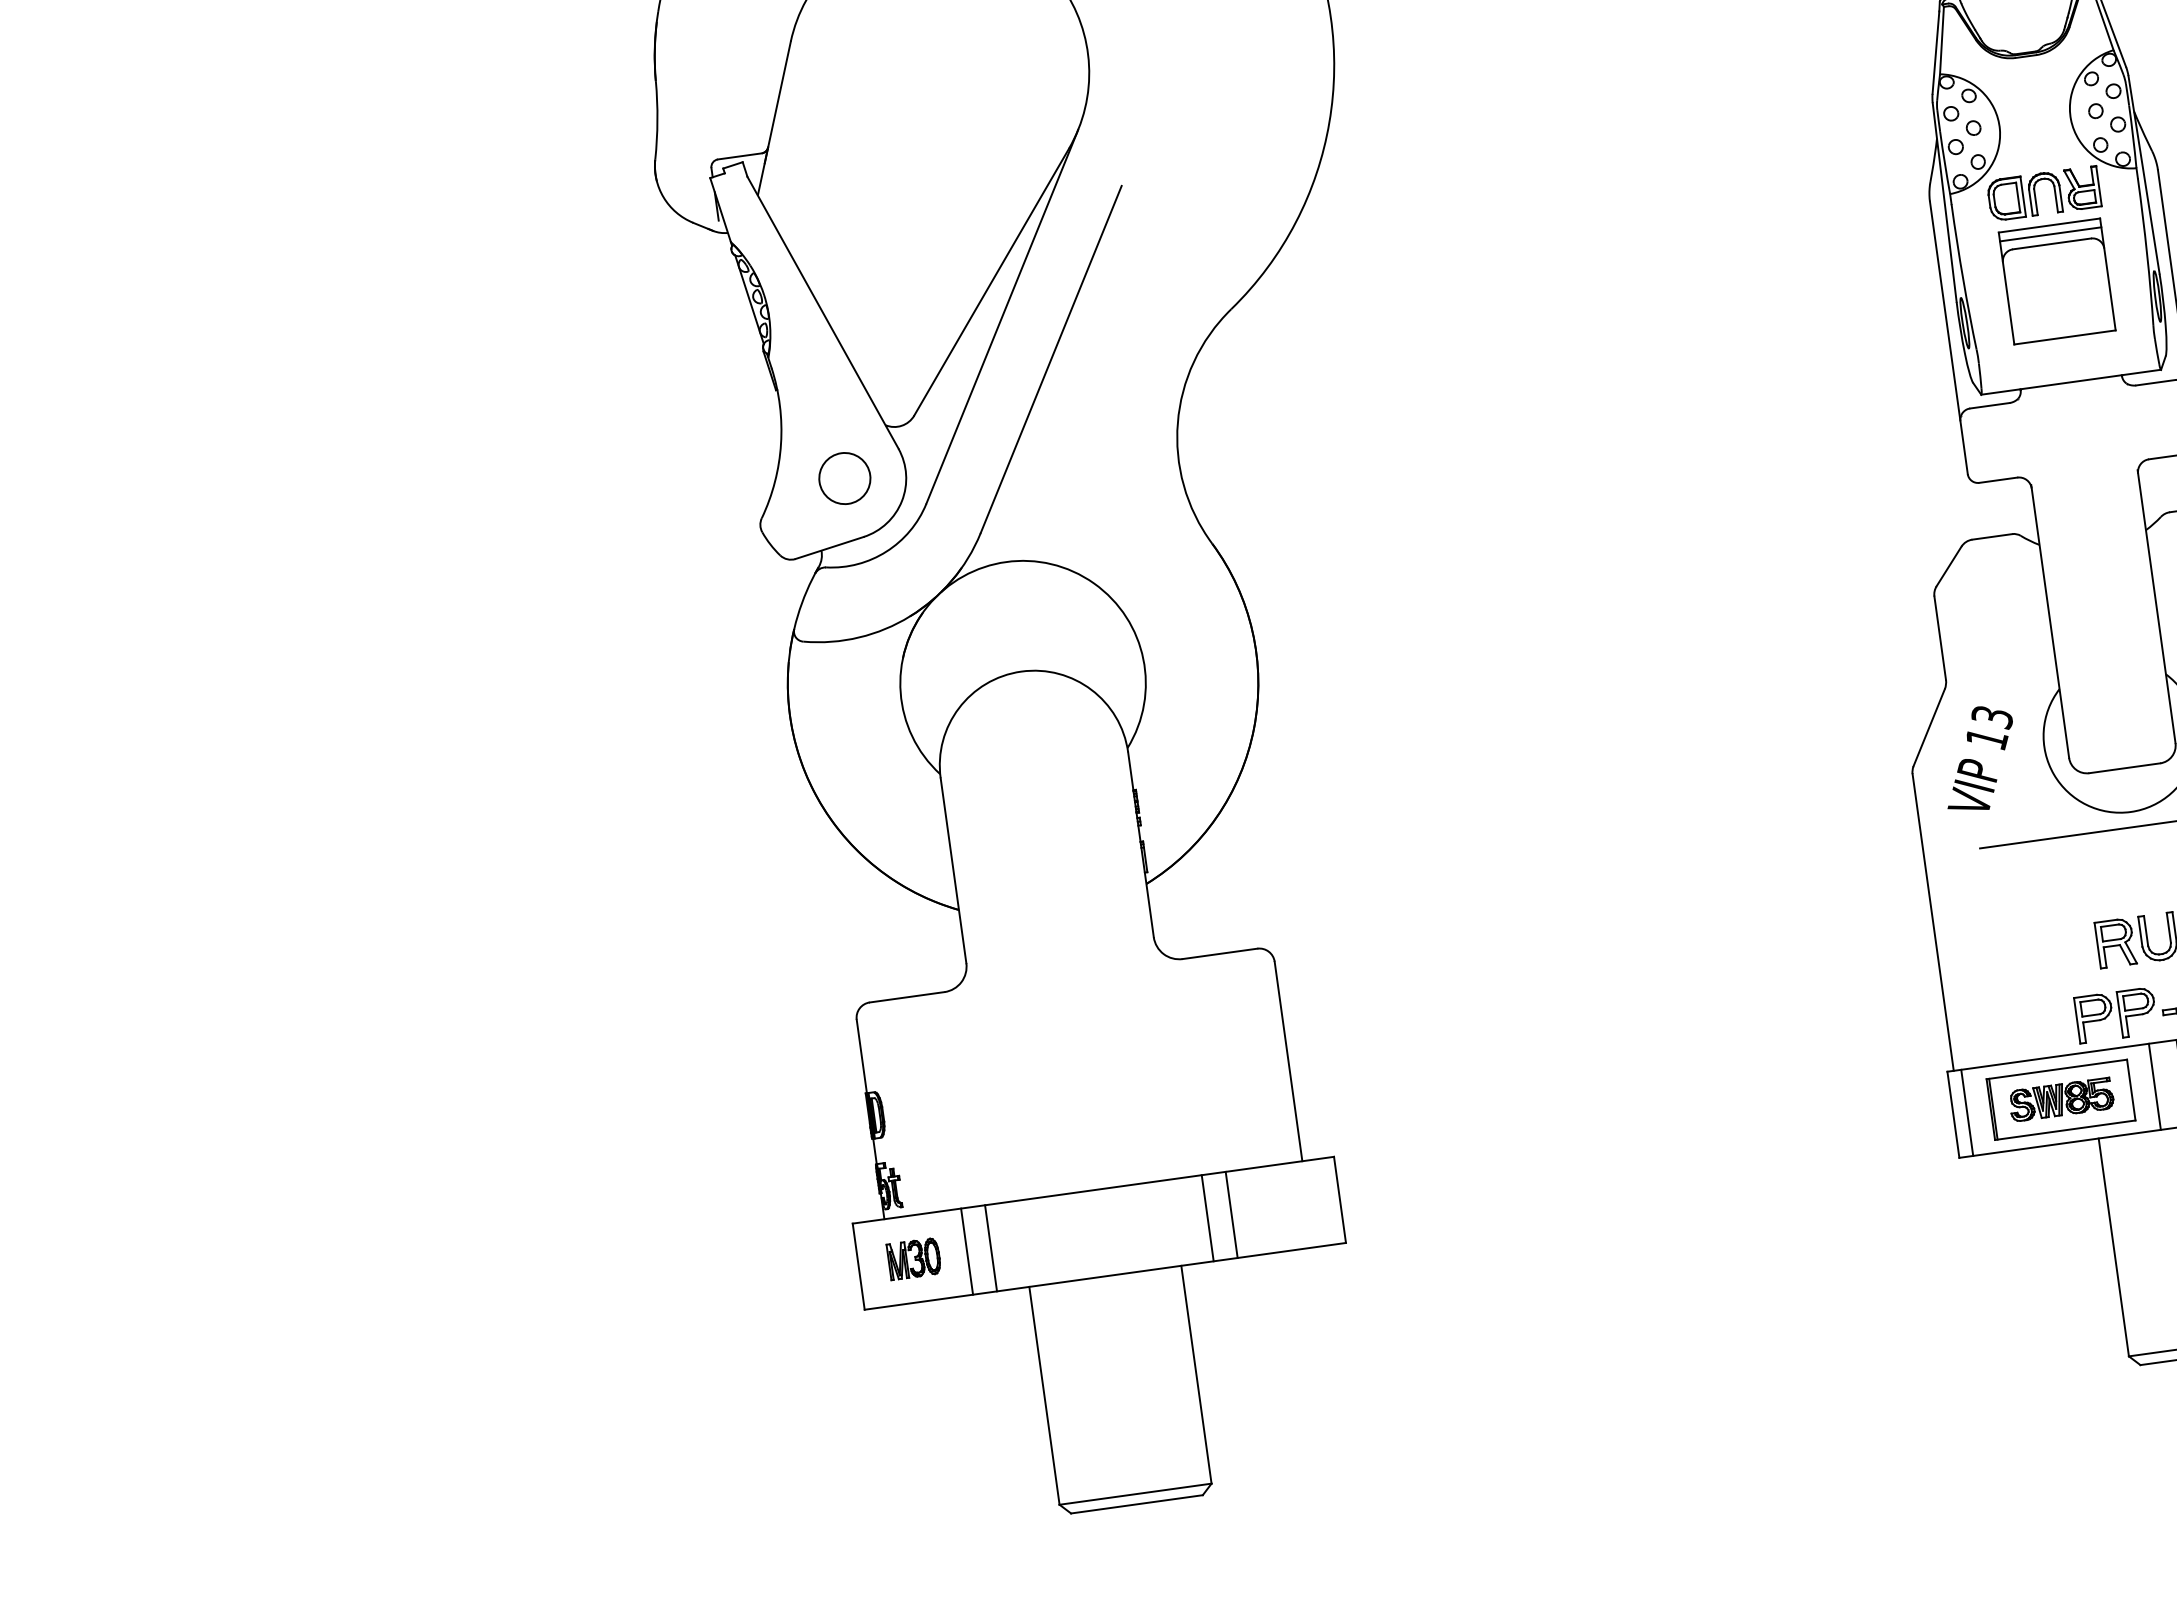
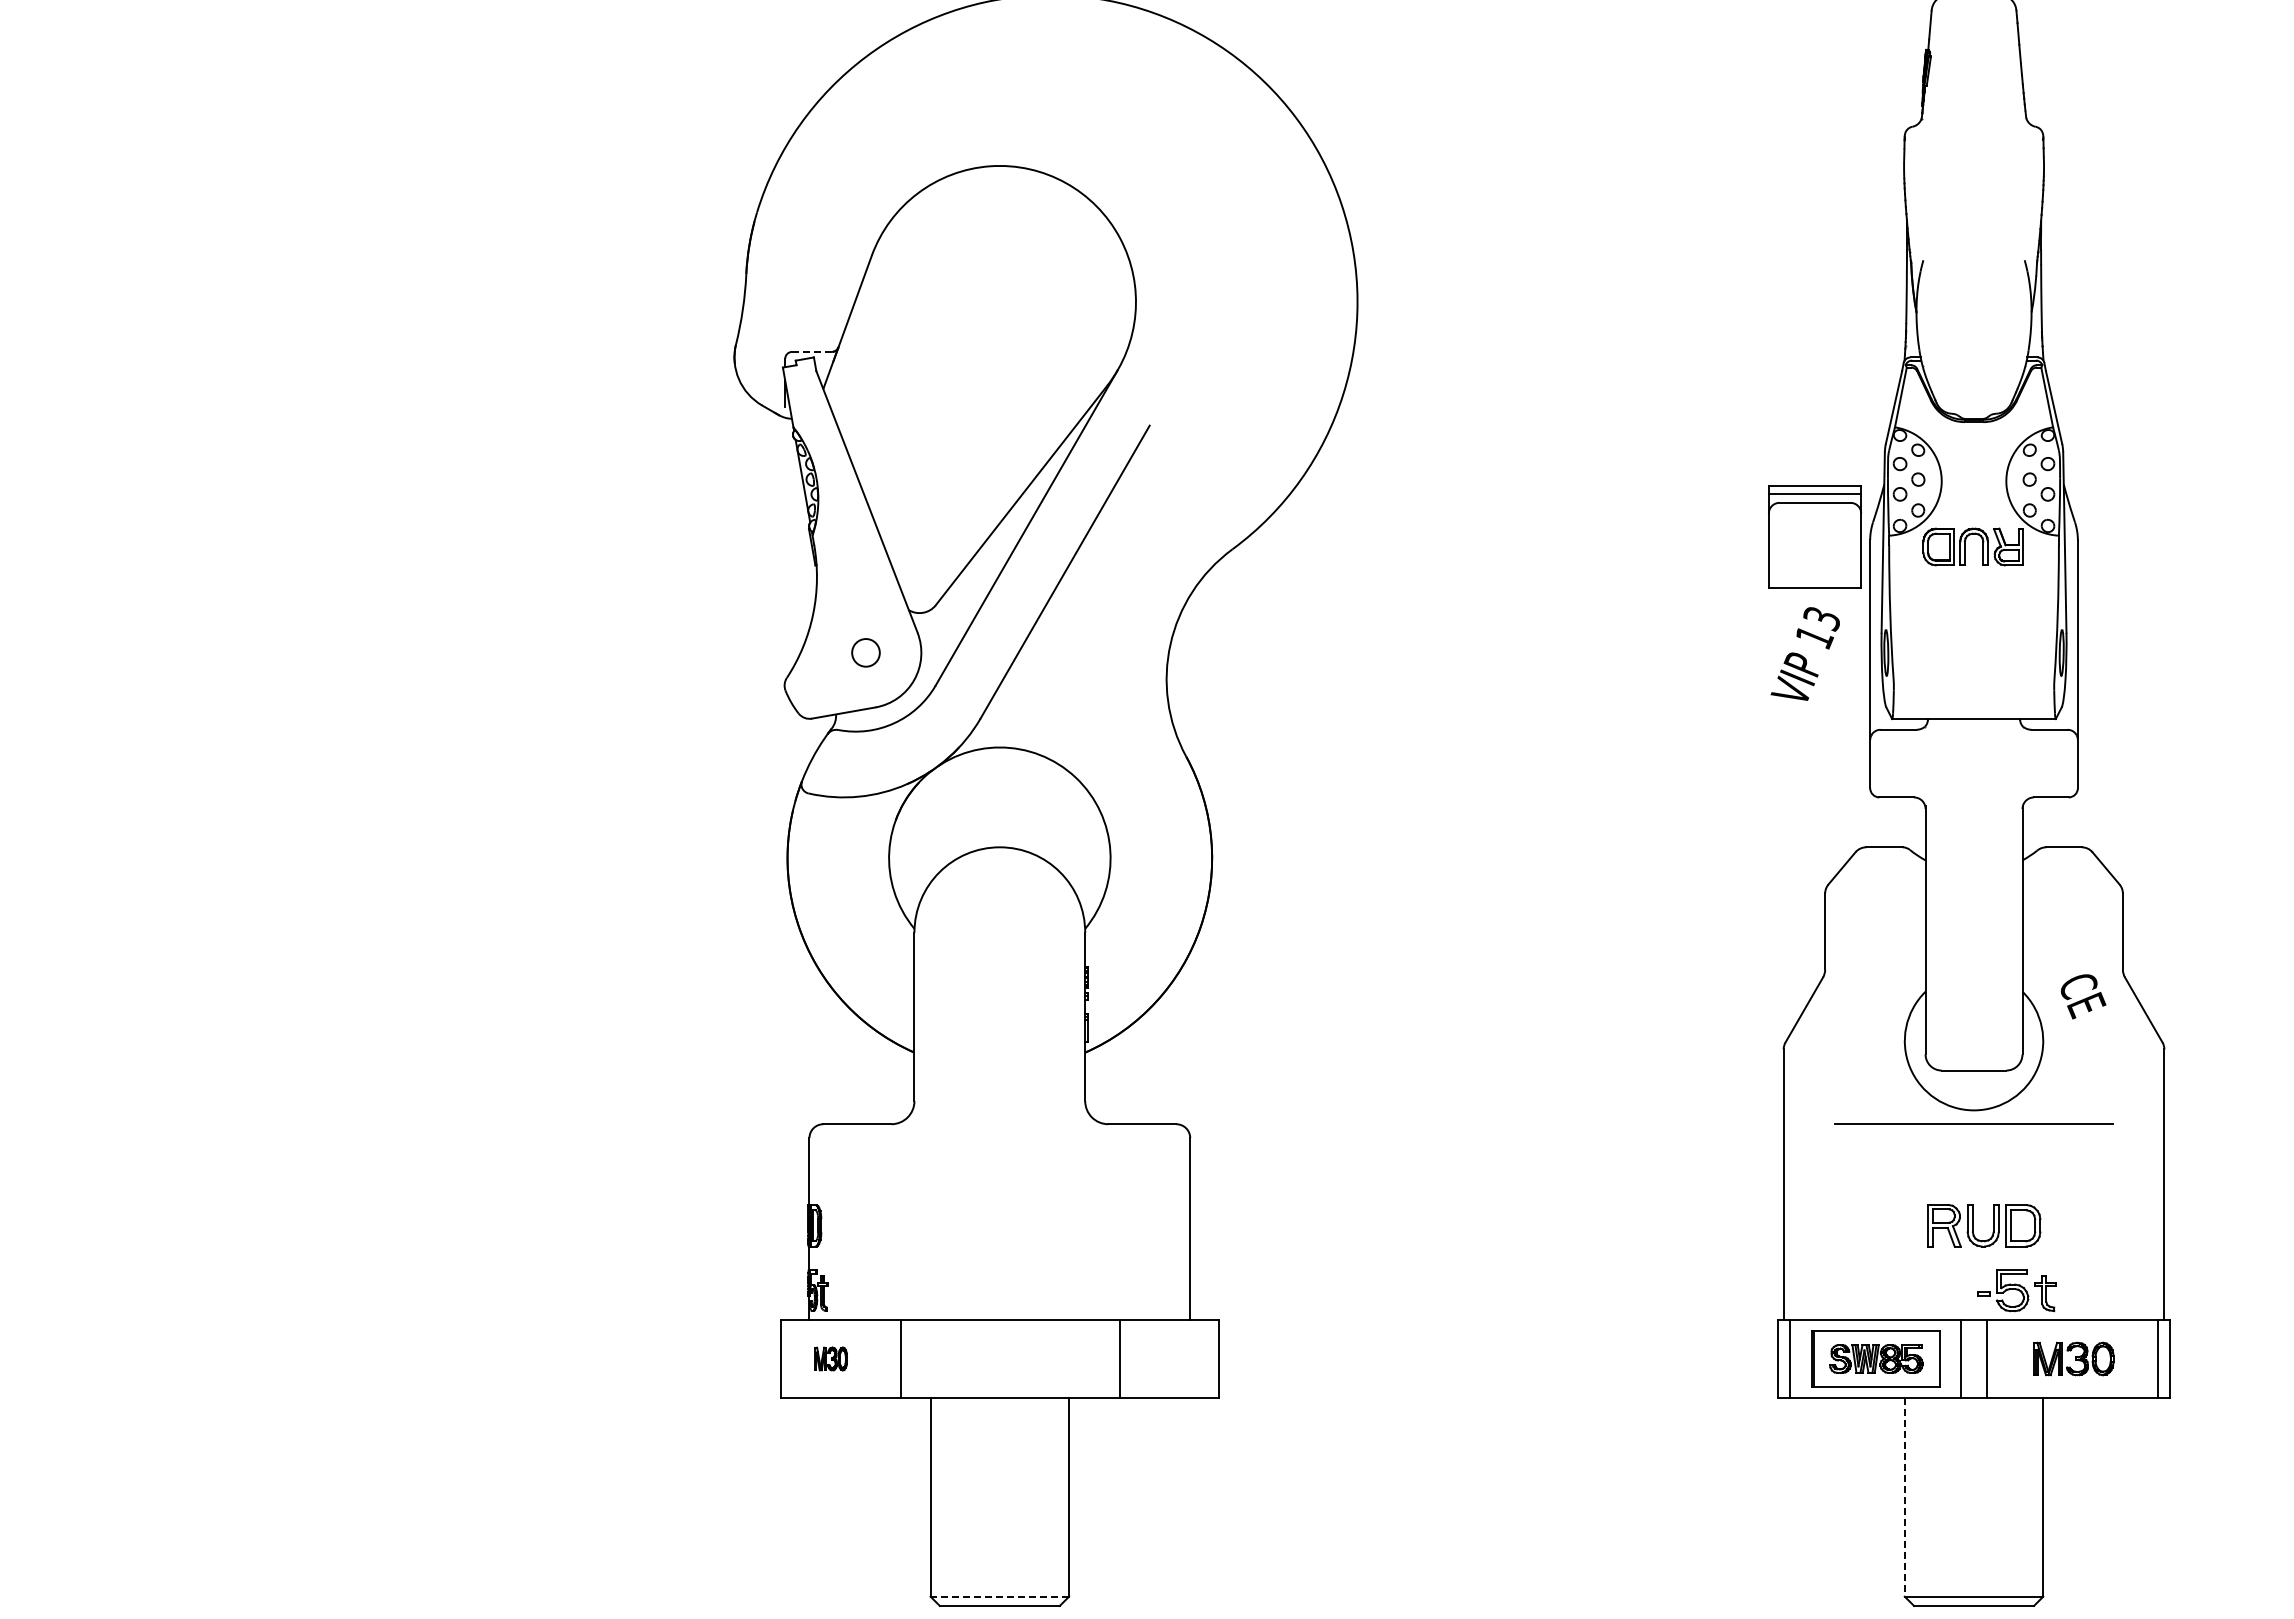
line: (740, 155) -> (812, 351), solid -> dashed
part: (2057, 280) -> (1815, 536), moved
circle: (844, 478) -> (865, 652), size x0.6
text: (1978, 758) -> (1804, 653), moved
part: (2115, 1014) -> (1935, 1289), removed
line: (1207, 1217) -> (1098, 1358), removed
line: (2113, 1247) -> (1904, 1497), solid -> dashed
line: (967, 1251) -> (879, 1358), removed
part: (913, 1258) -> (830, 1358), size x0.7
line: (1135, 1494) -> (999, 1596), solid -> dashed

